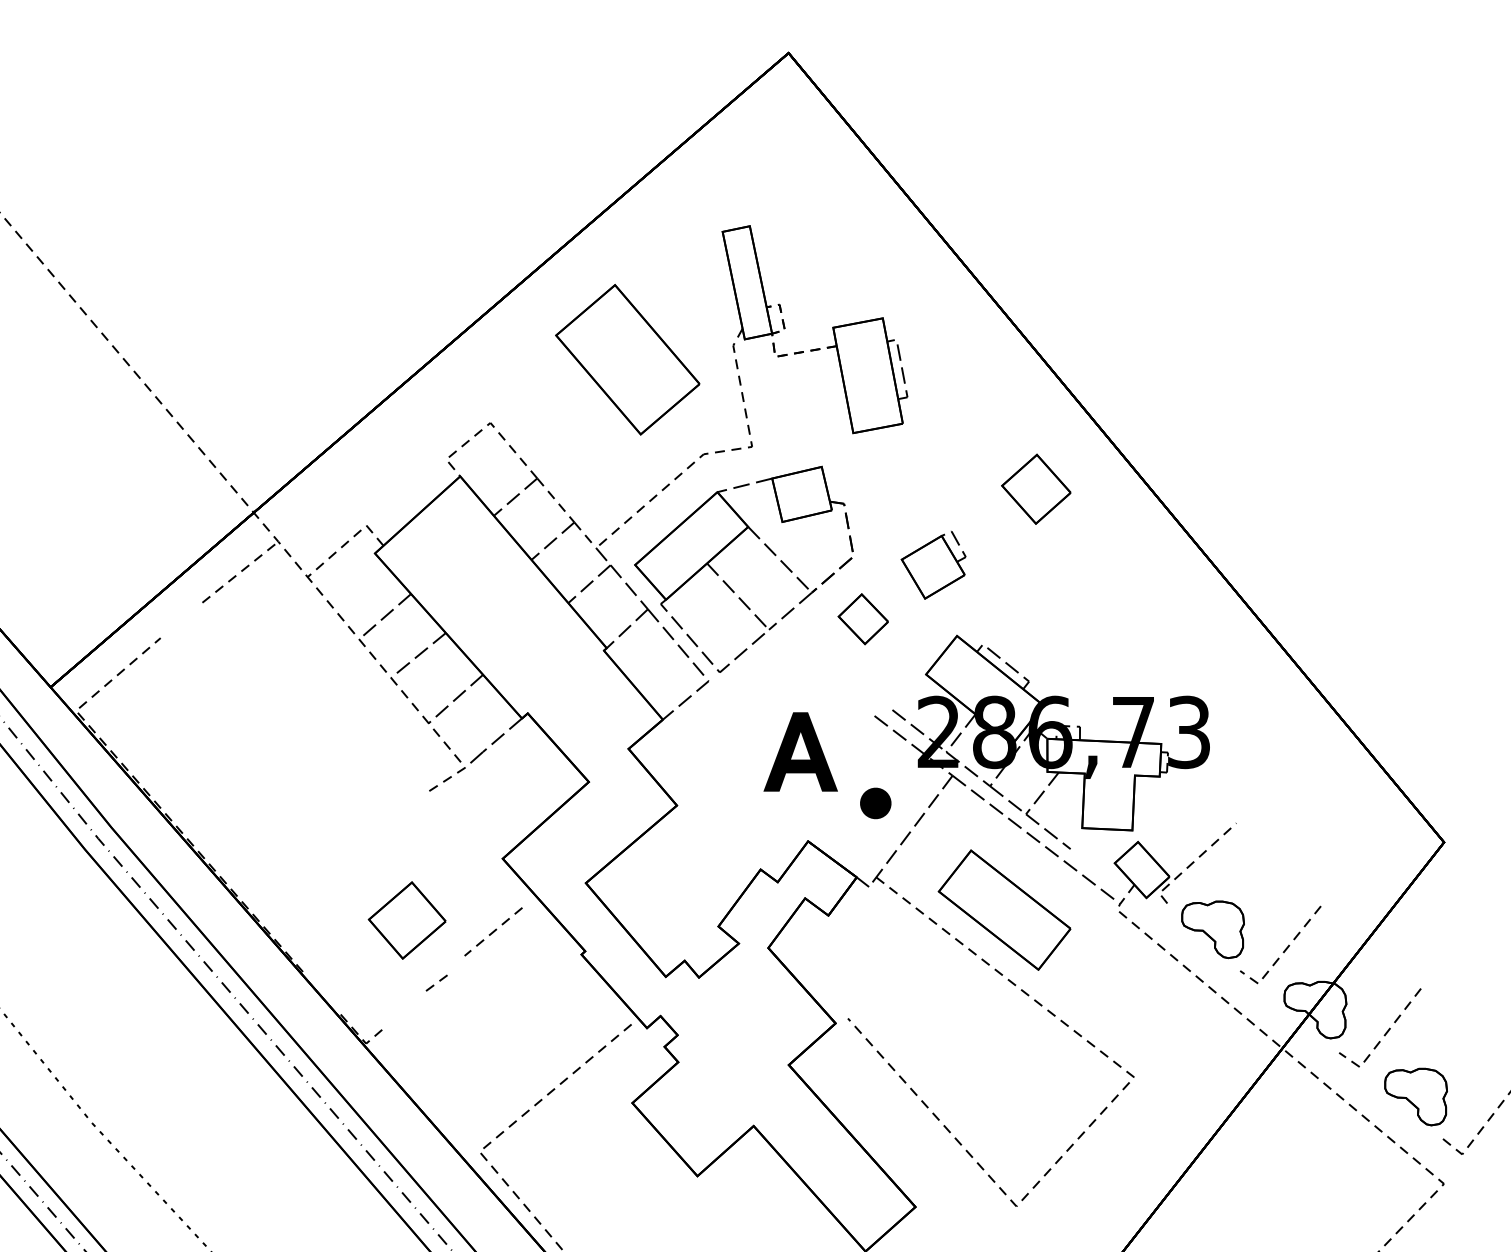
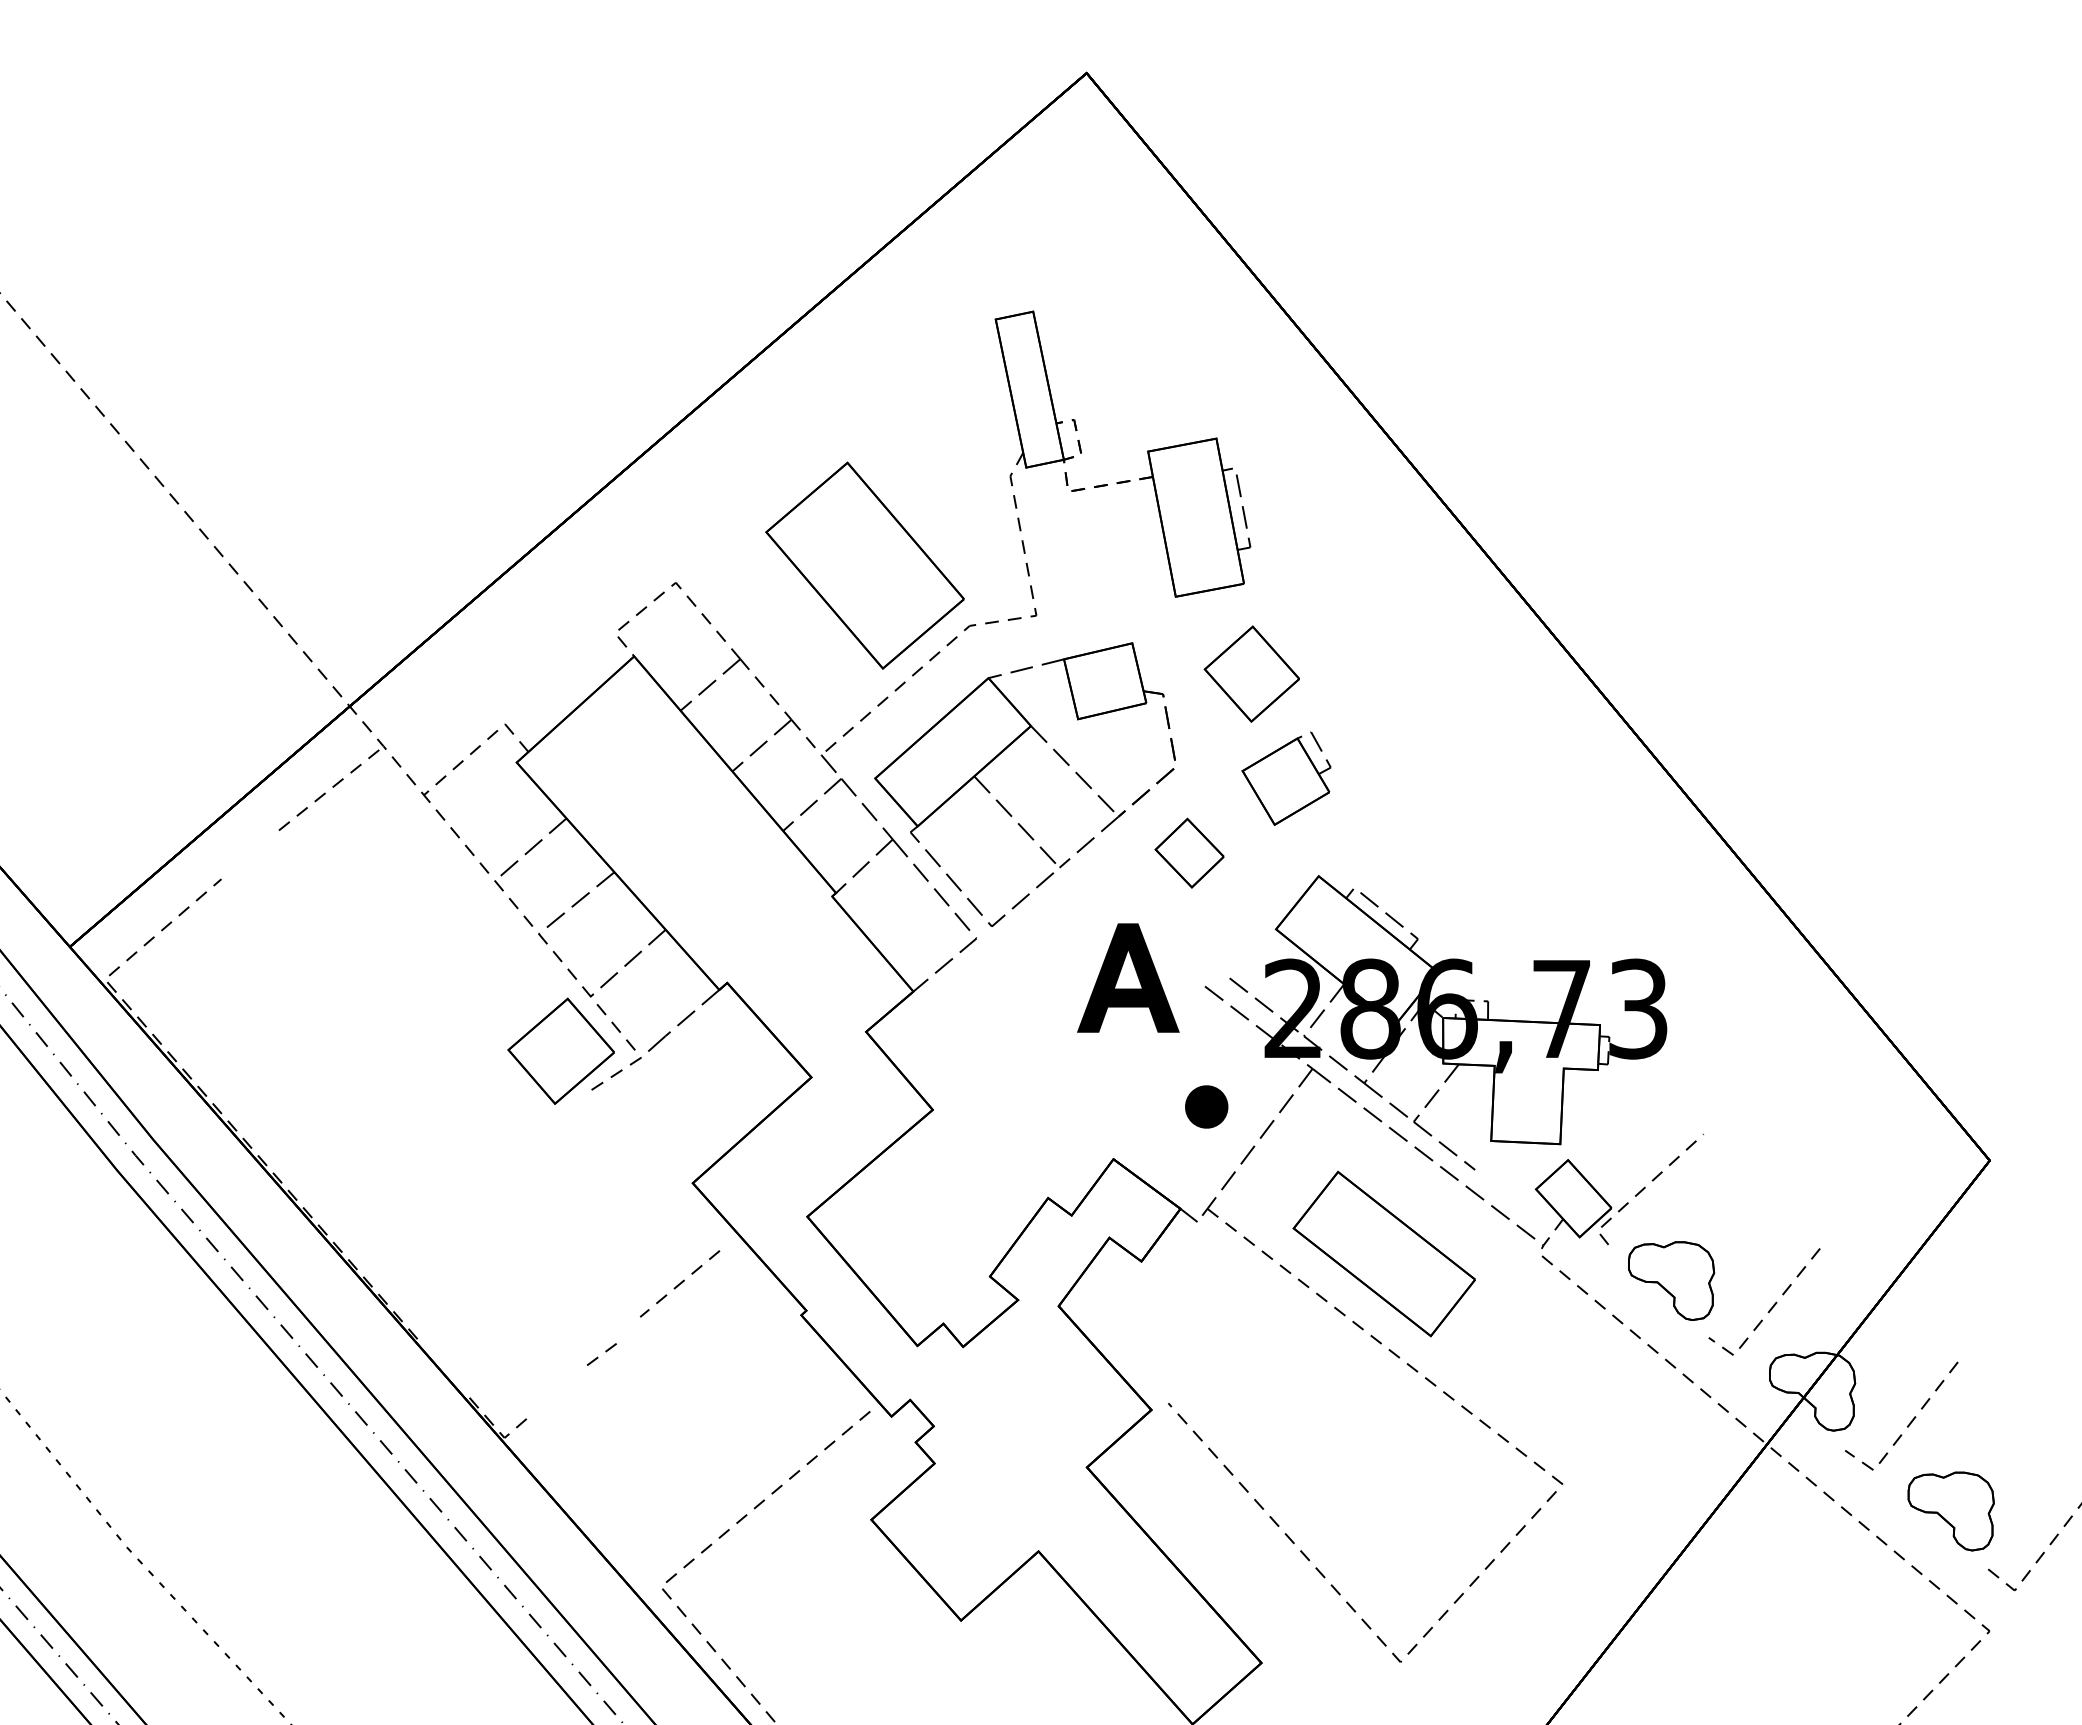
part: (627, 359) -> (864, 565), moved
part: (1036, 488) -> (1251, 673), moved
part: (800, 751) -> (1128, 977), moved
part: (406, 919) -> (560, 1050), moved

